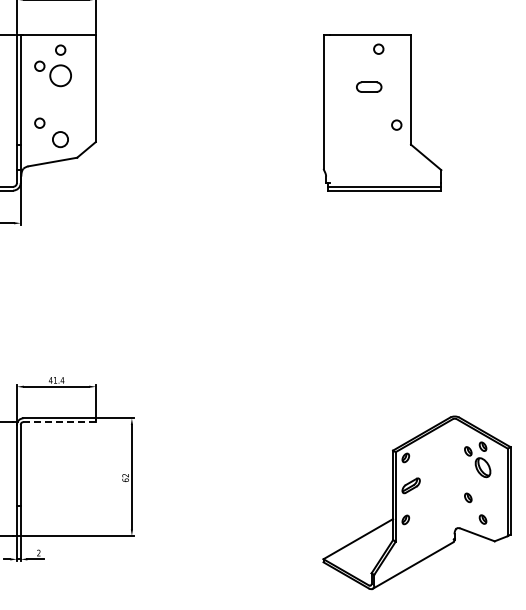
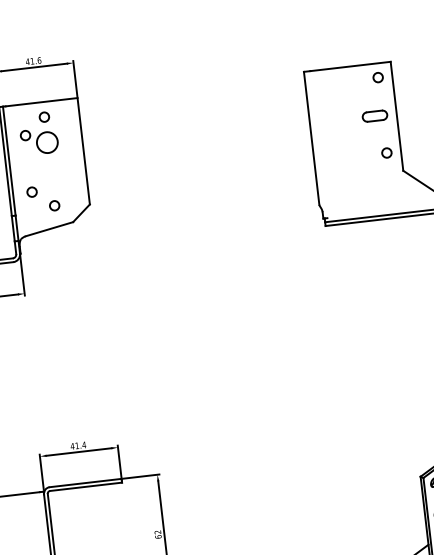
circle: (378, 48) -> (377, 76), moved
part: (369, 86) -> (375, 115), moved
circle: (60, 138) -> (54, 204), size x0.62
line: (60, 422) -> (87, 487), dashed -> solid

